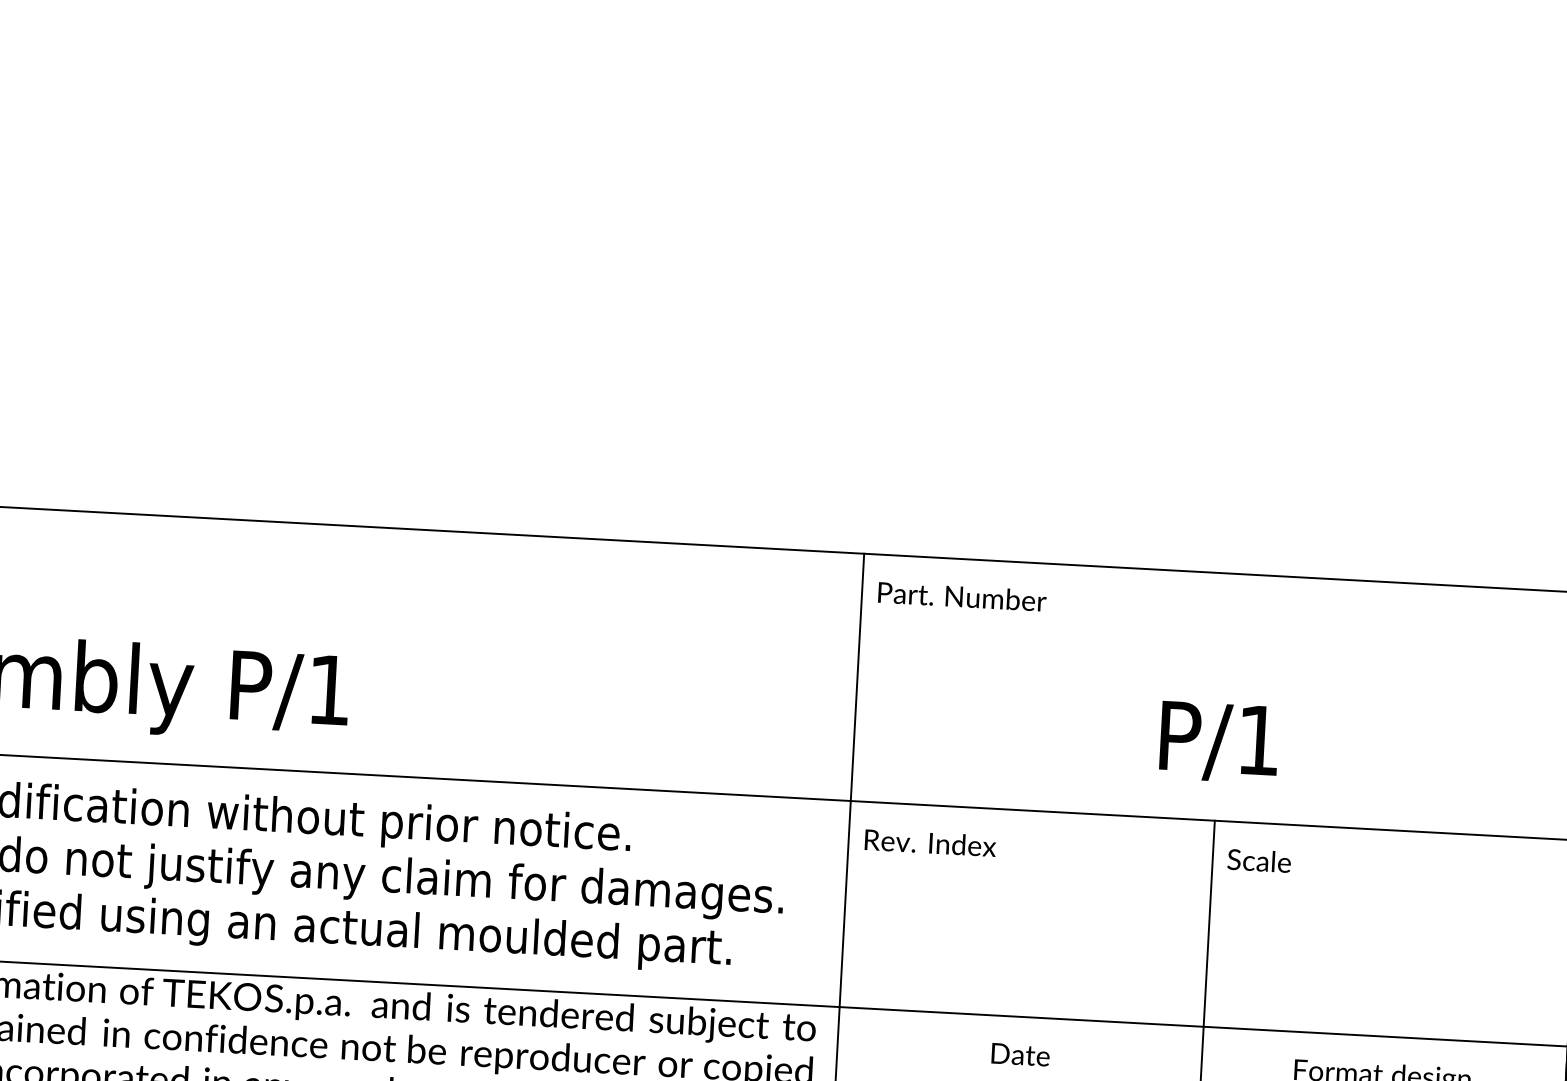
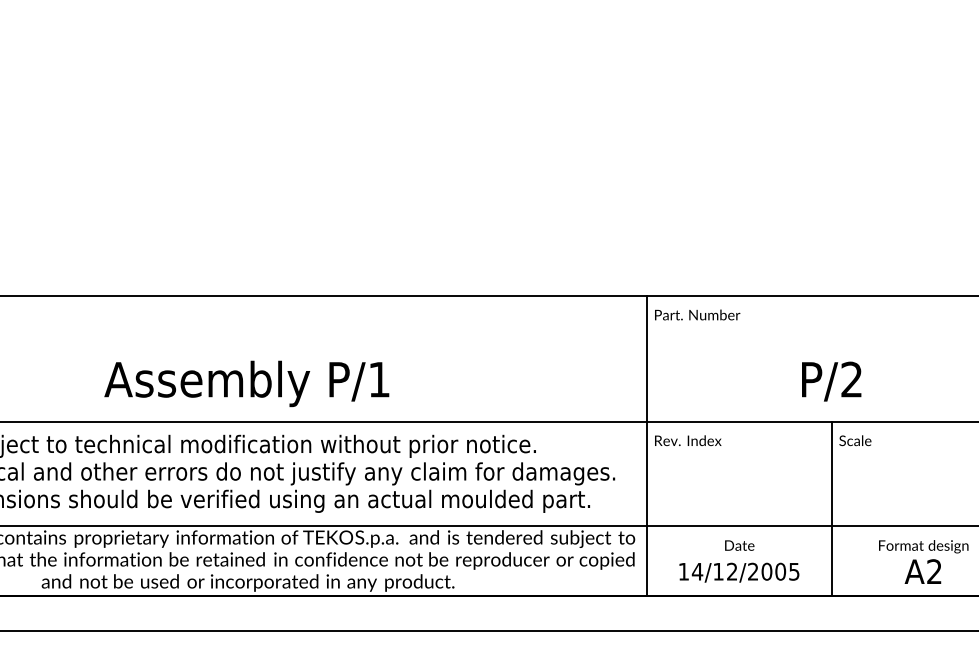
text: (1258, 740) -> (851, 379), P/1 -> P/2

